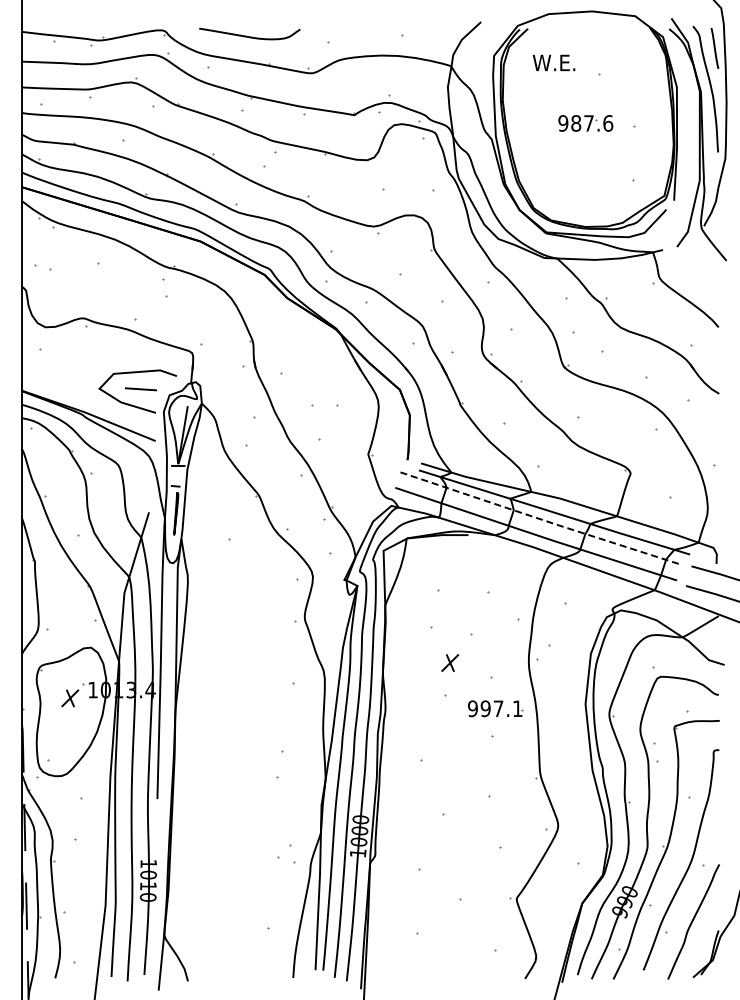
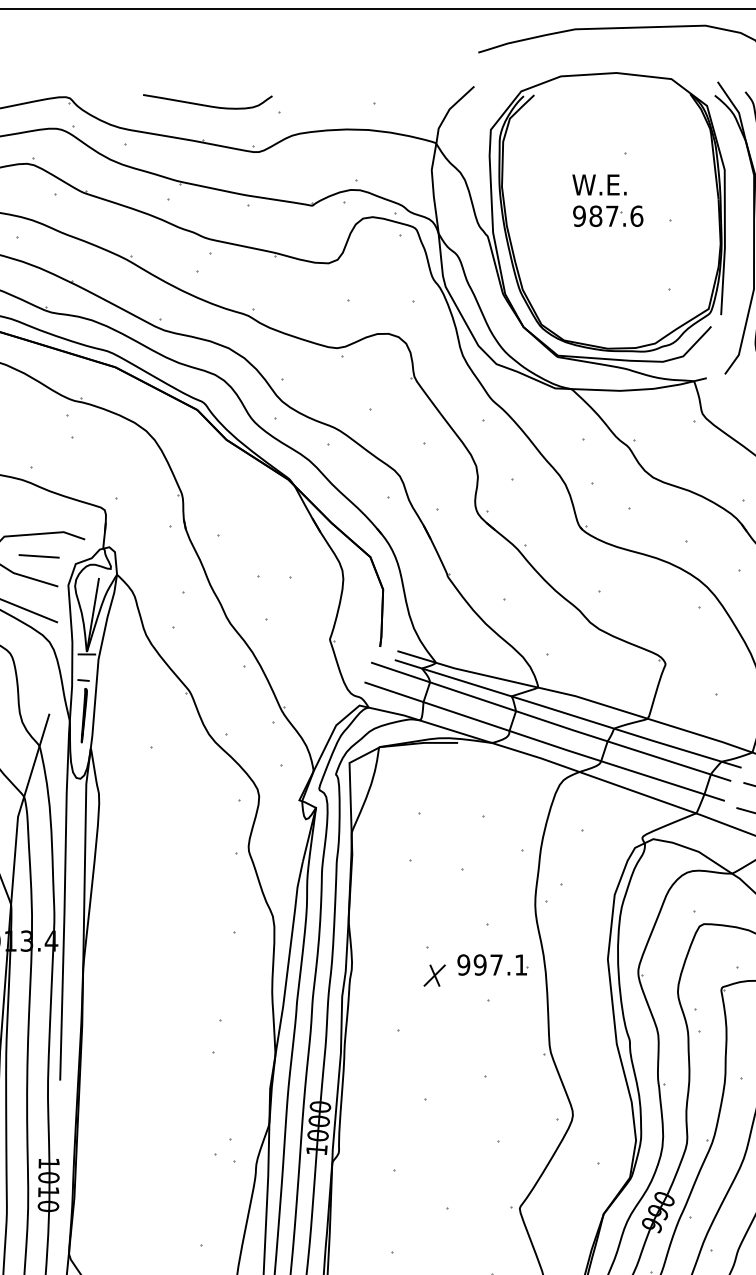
curve: (249, 36) -> (207, 105), moved
text: (553, 62) -> (598, 184), moved
line: (542, 519) -> (552, 722), dashed -> solid
part: (450, 662) -> (435, 974), moved

